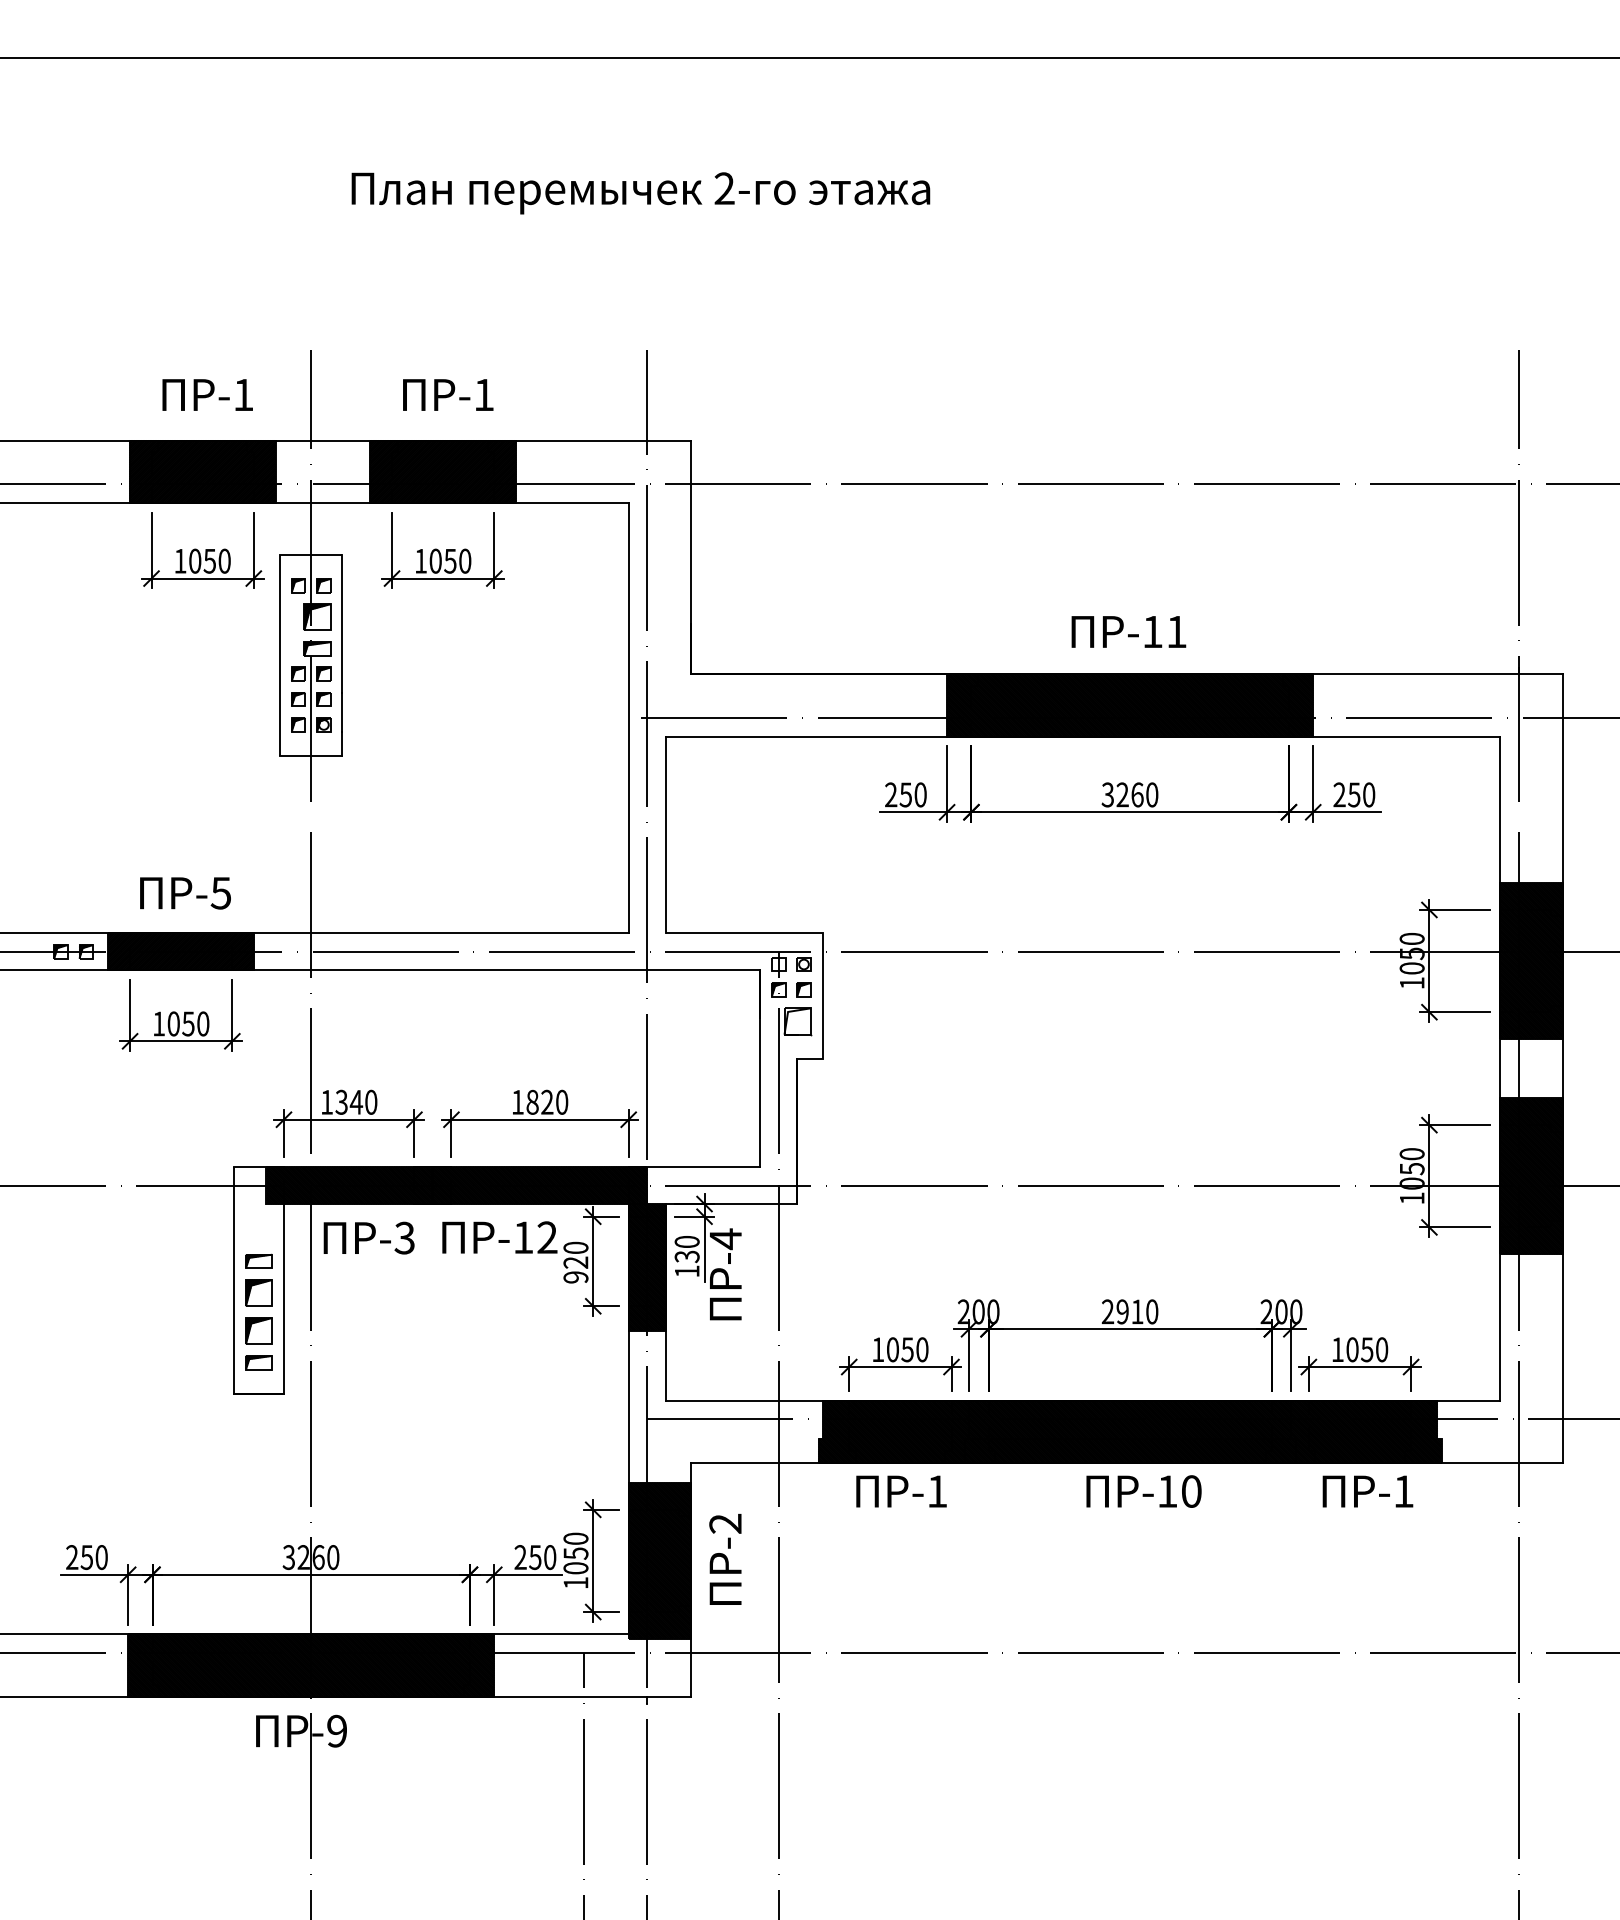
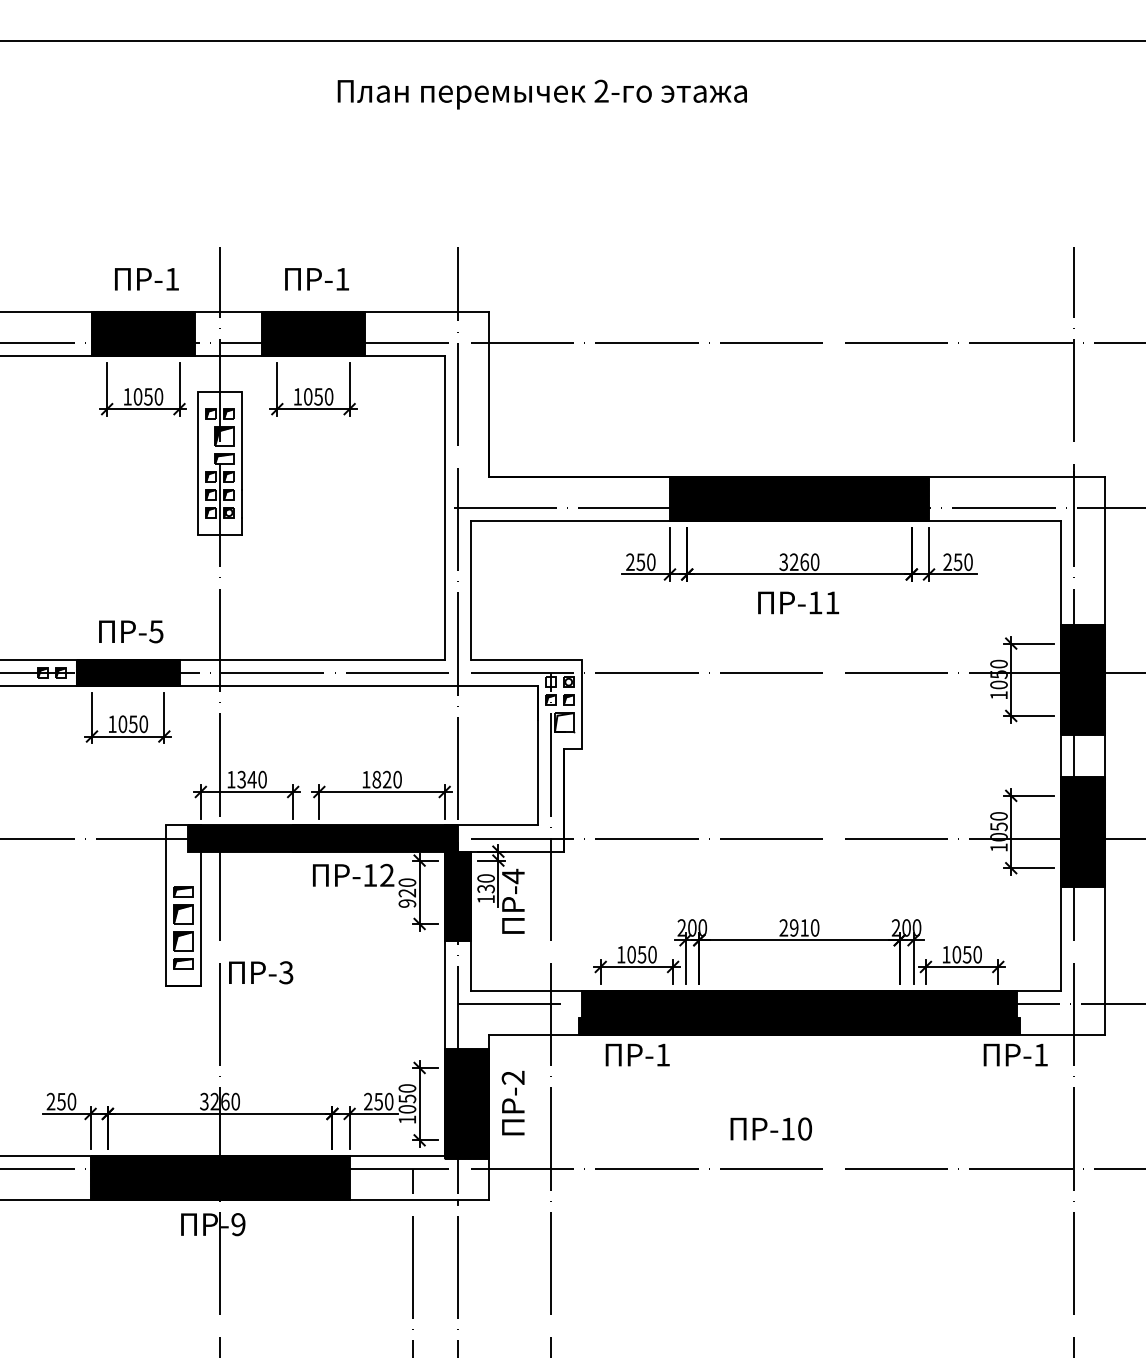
text: (639, 193) -> (541, 94), moved
text: (1128, 631) -> (798, 602), moved
text: (369, 1237) -> (261, 972), moved
text: (1142, 1490) -> (770, 1128), moved
text: (1367, 1490) -> (1015, 1054), moved

